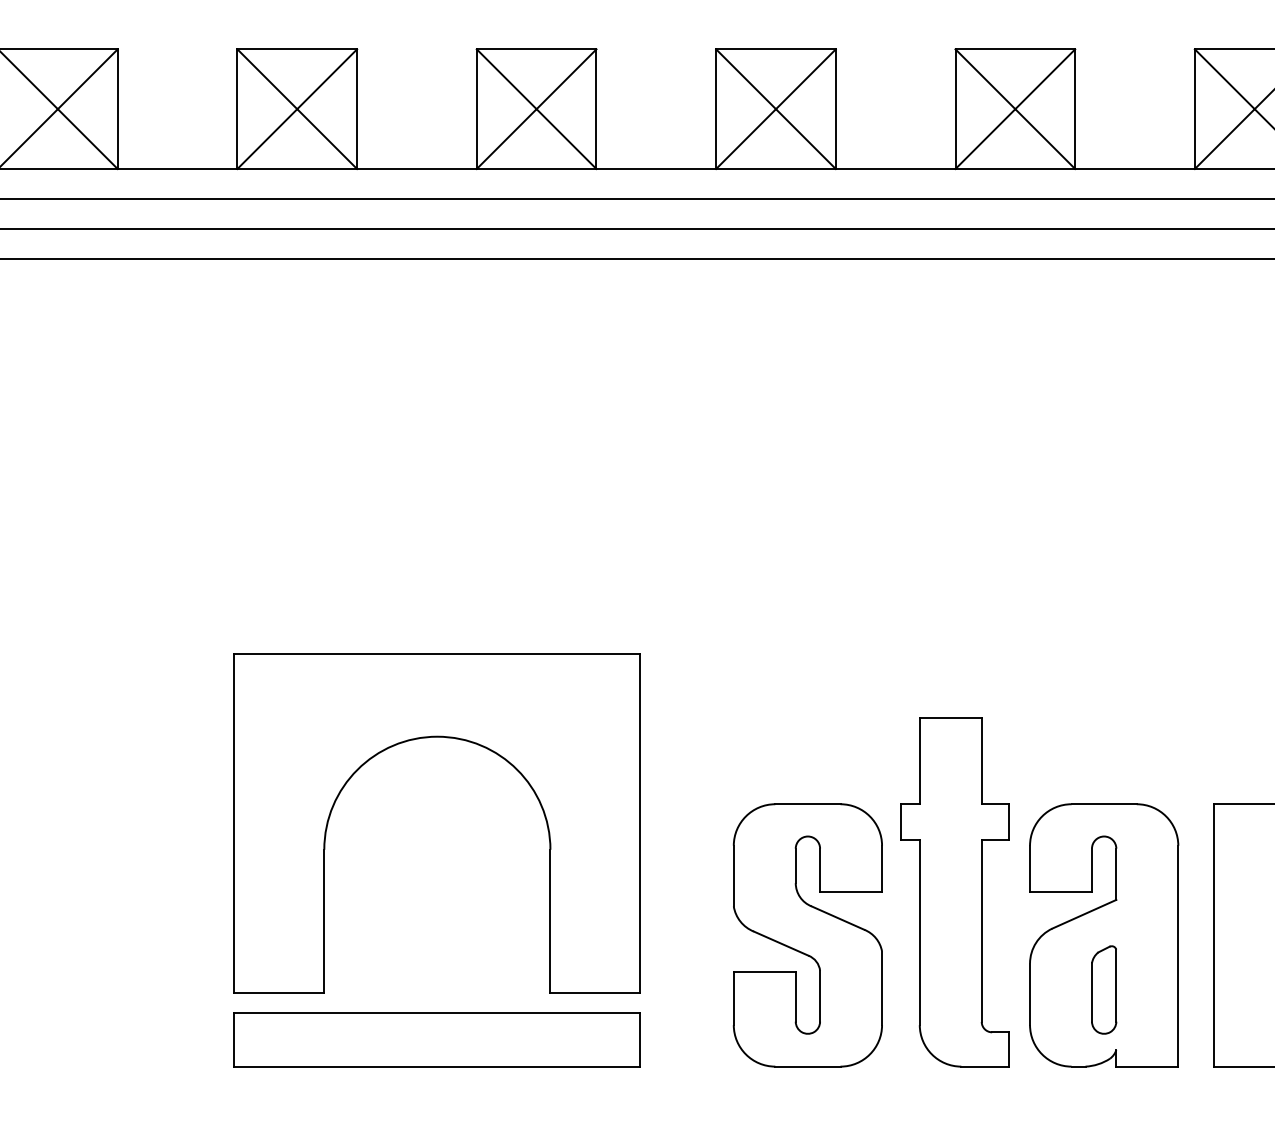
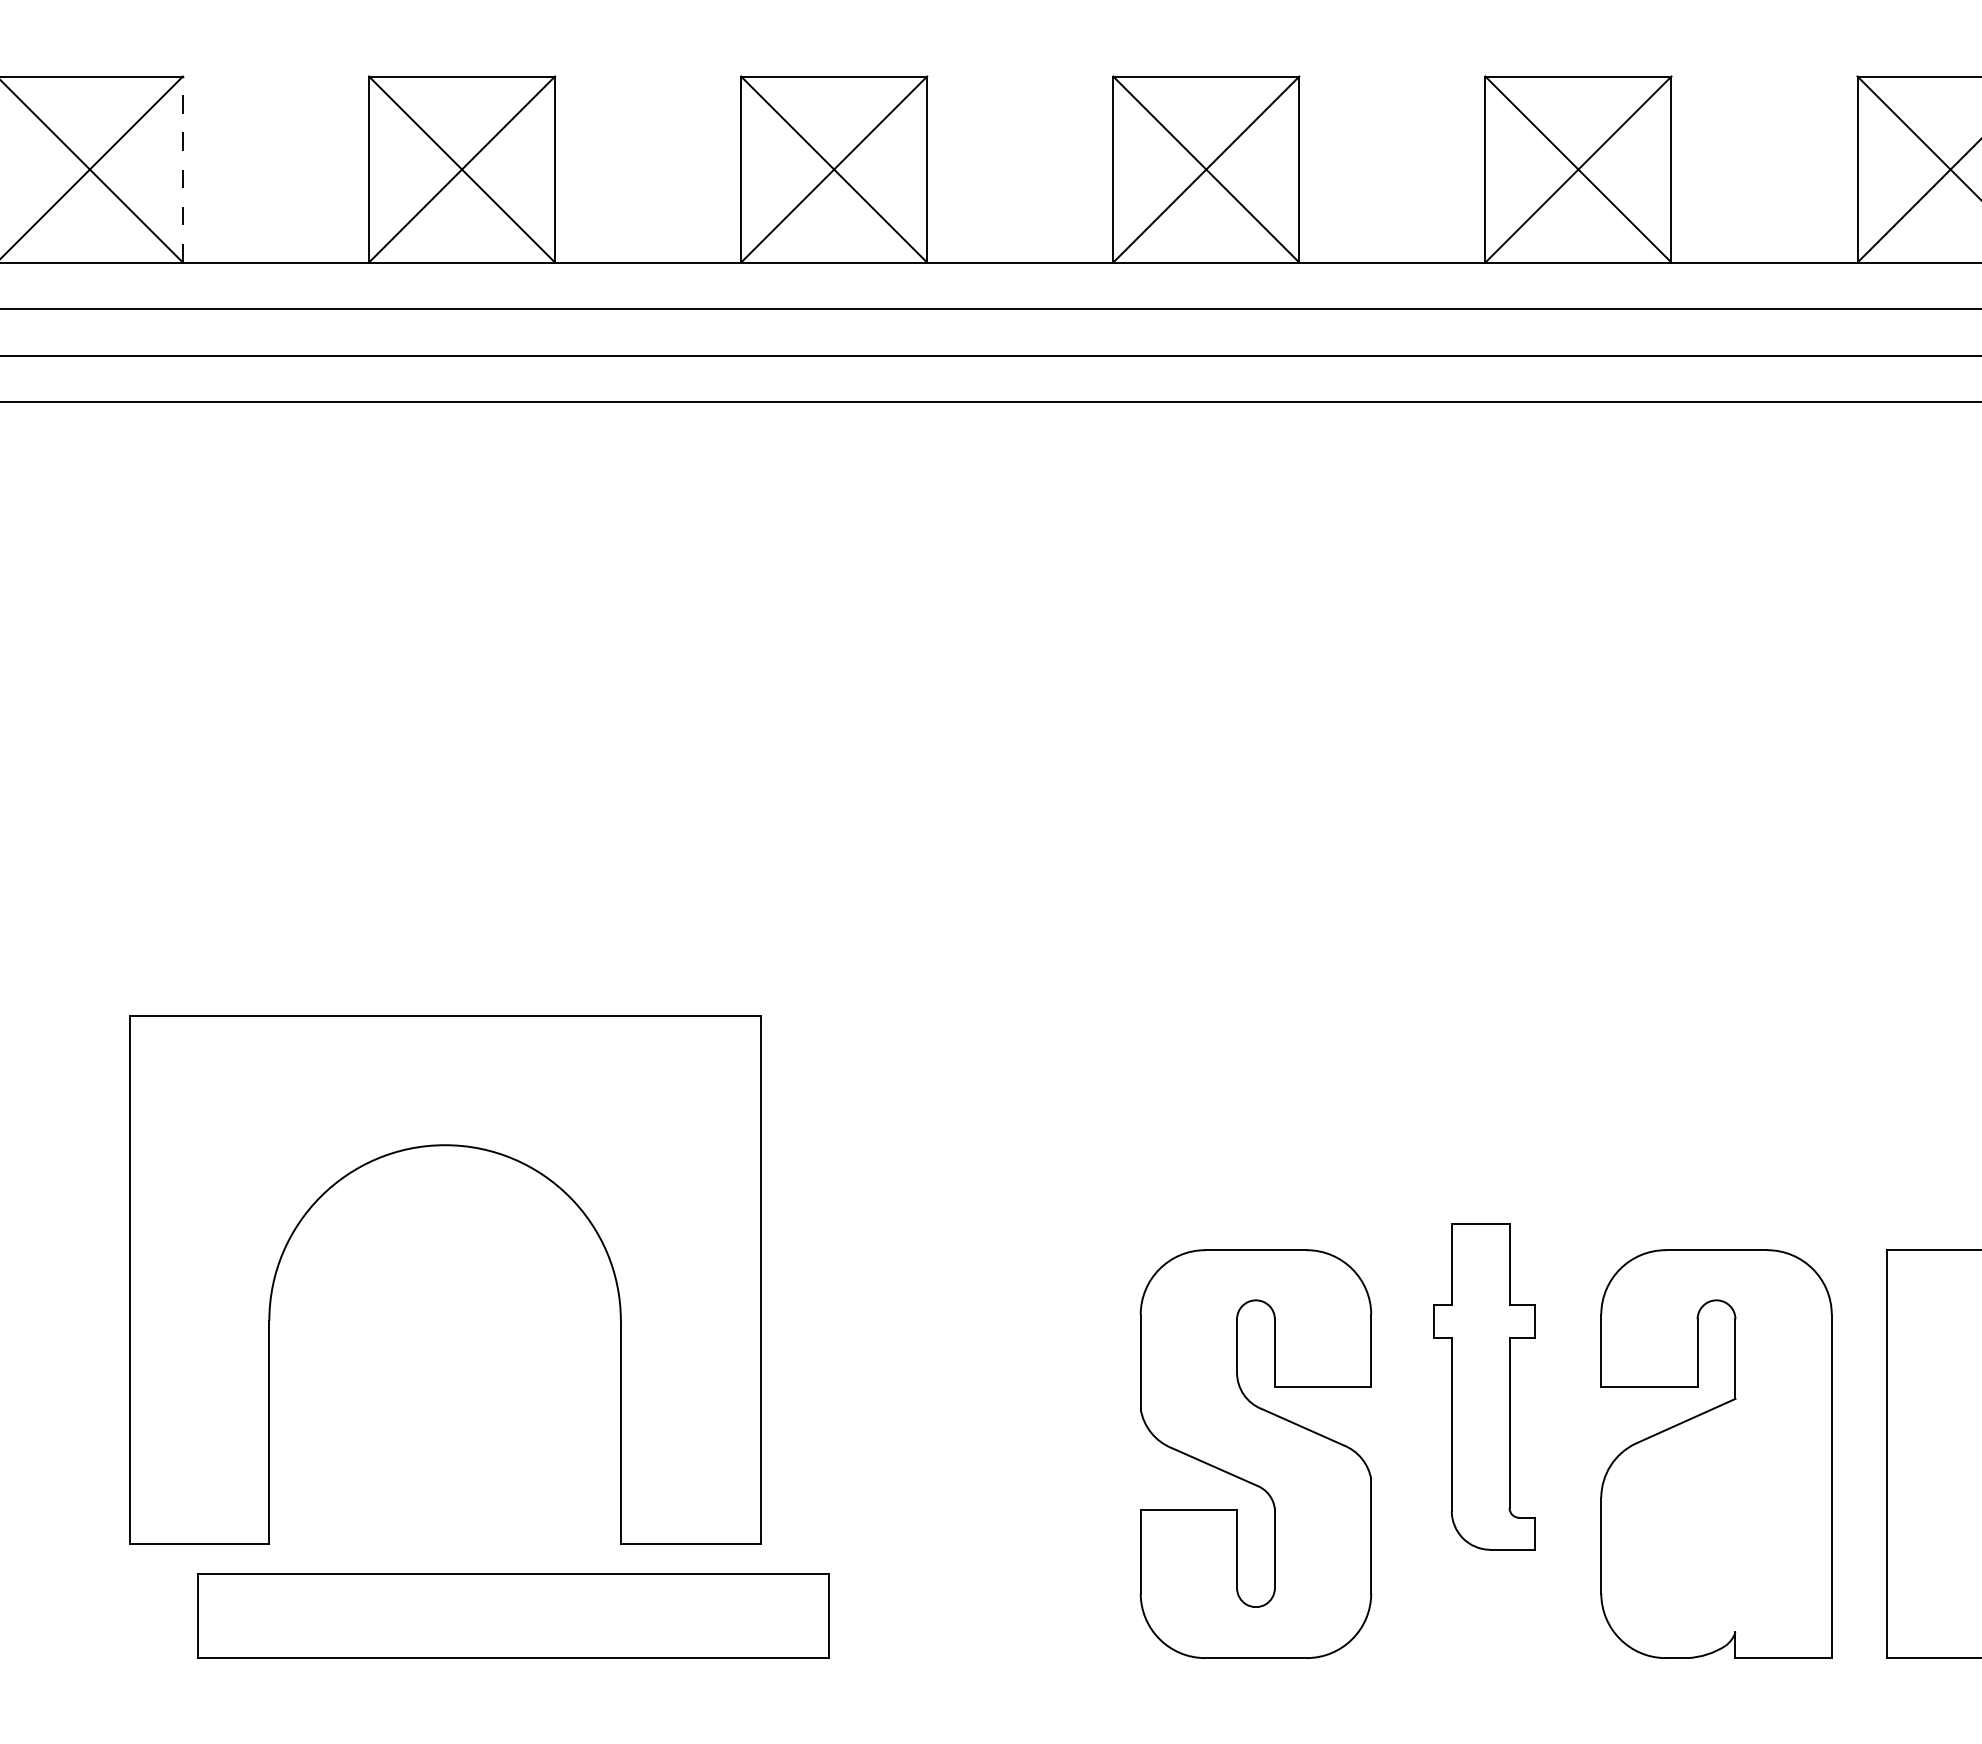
line: (117, 109) -> (182, 170), solid -> dashed
part: (427, 738) -> (429, 1147), moved
part: (954, 892) -> (1483, 1387), size x0.6
part: (1104, 989) -> (1717, 1538), removed
part: (436, 1039) -> (512, 1615), moved

